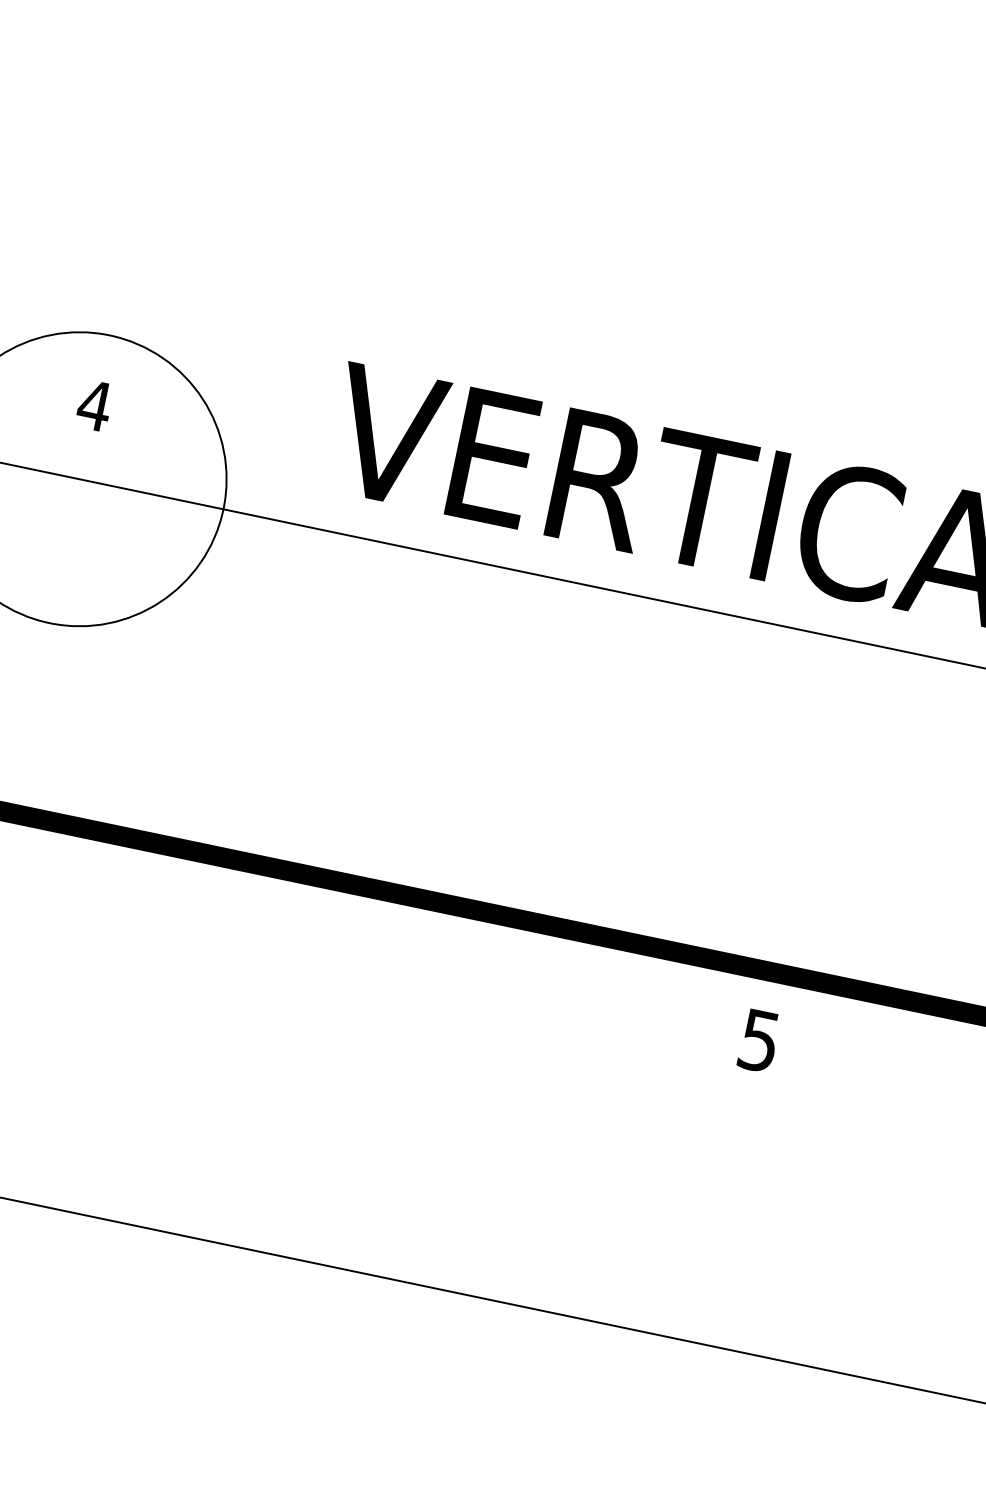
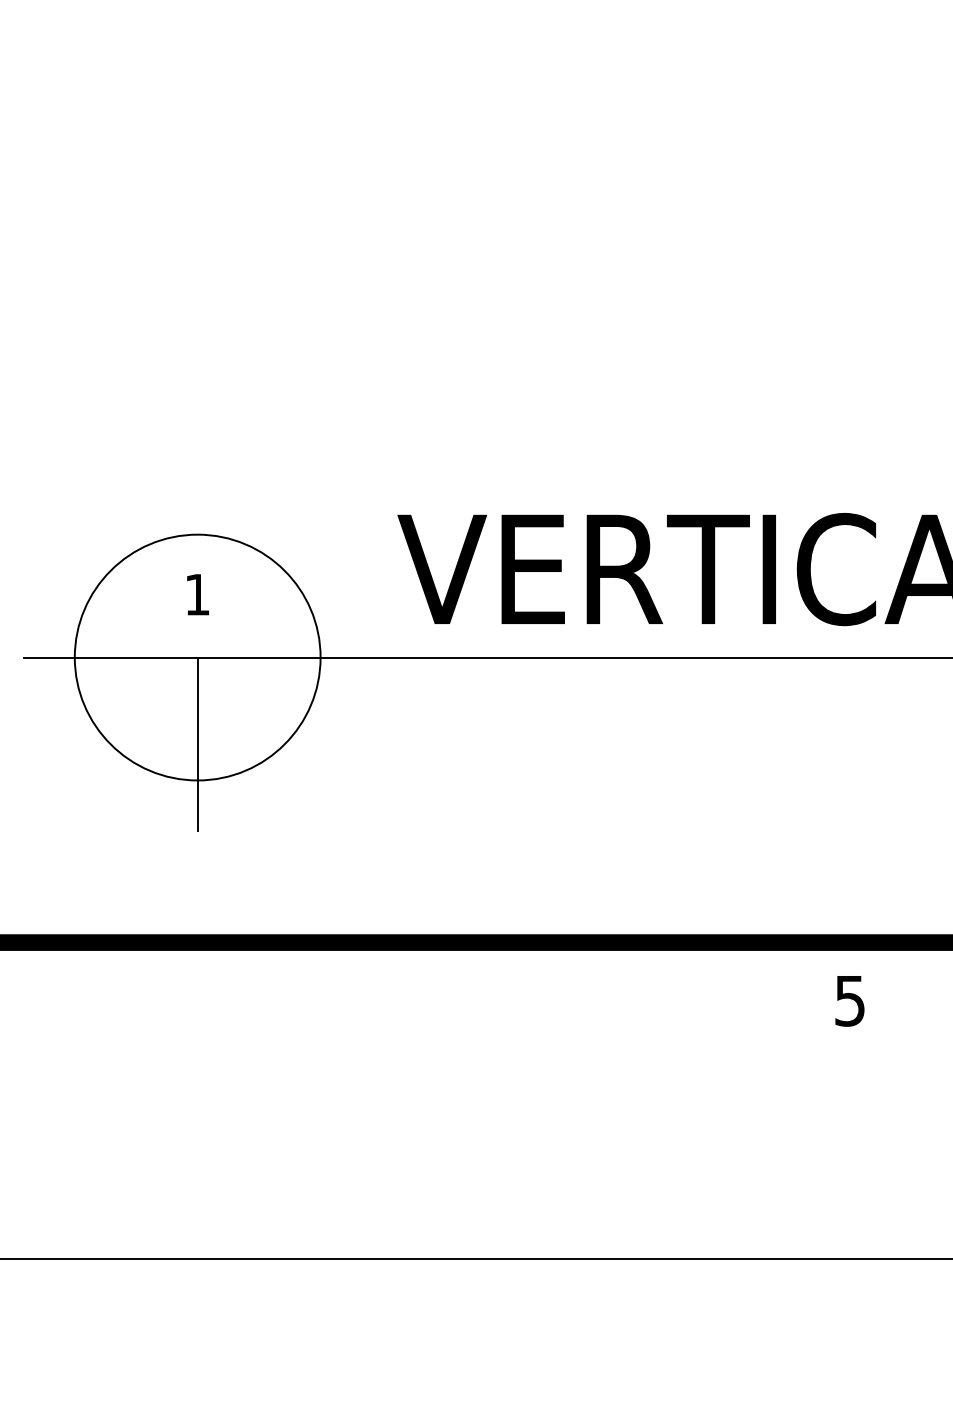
text: (94, 405) -> (197, 594), 4 -> 1
line: (58, 580) -> (197, 744), added

